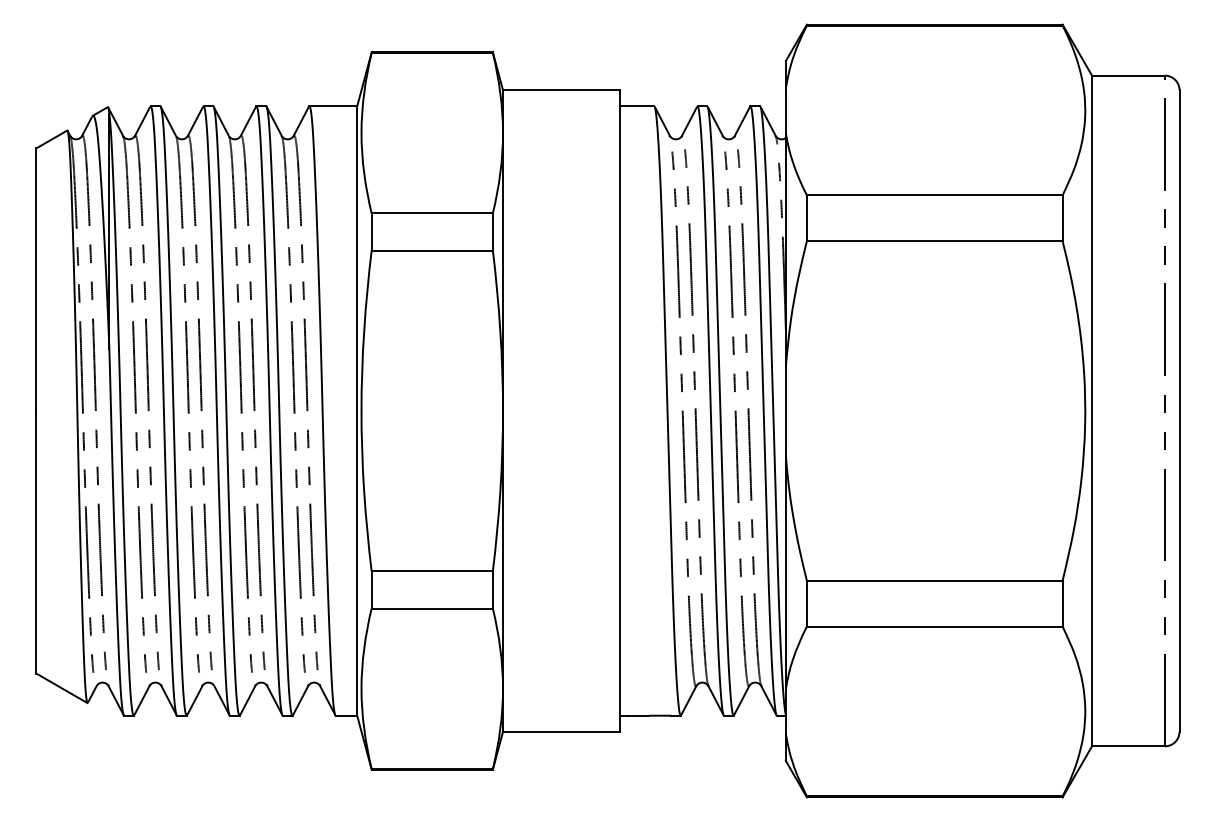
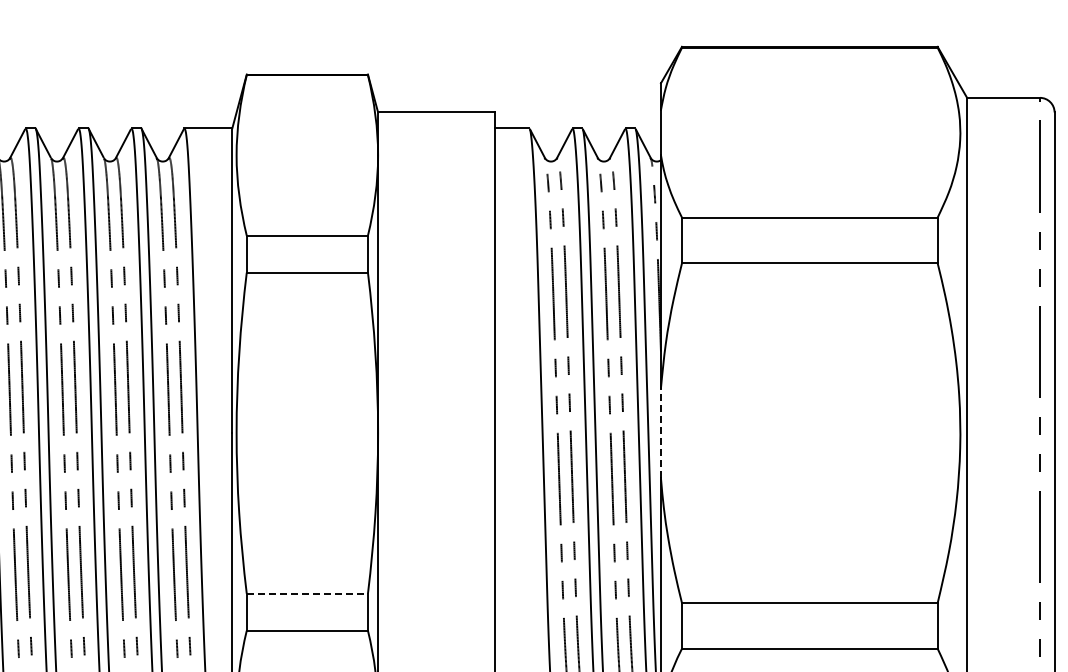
line: (785, 410) -> (660, 432), solid -> dashed
line: (432, 571) -> (307, 593), solid -> dashed

